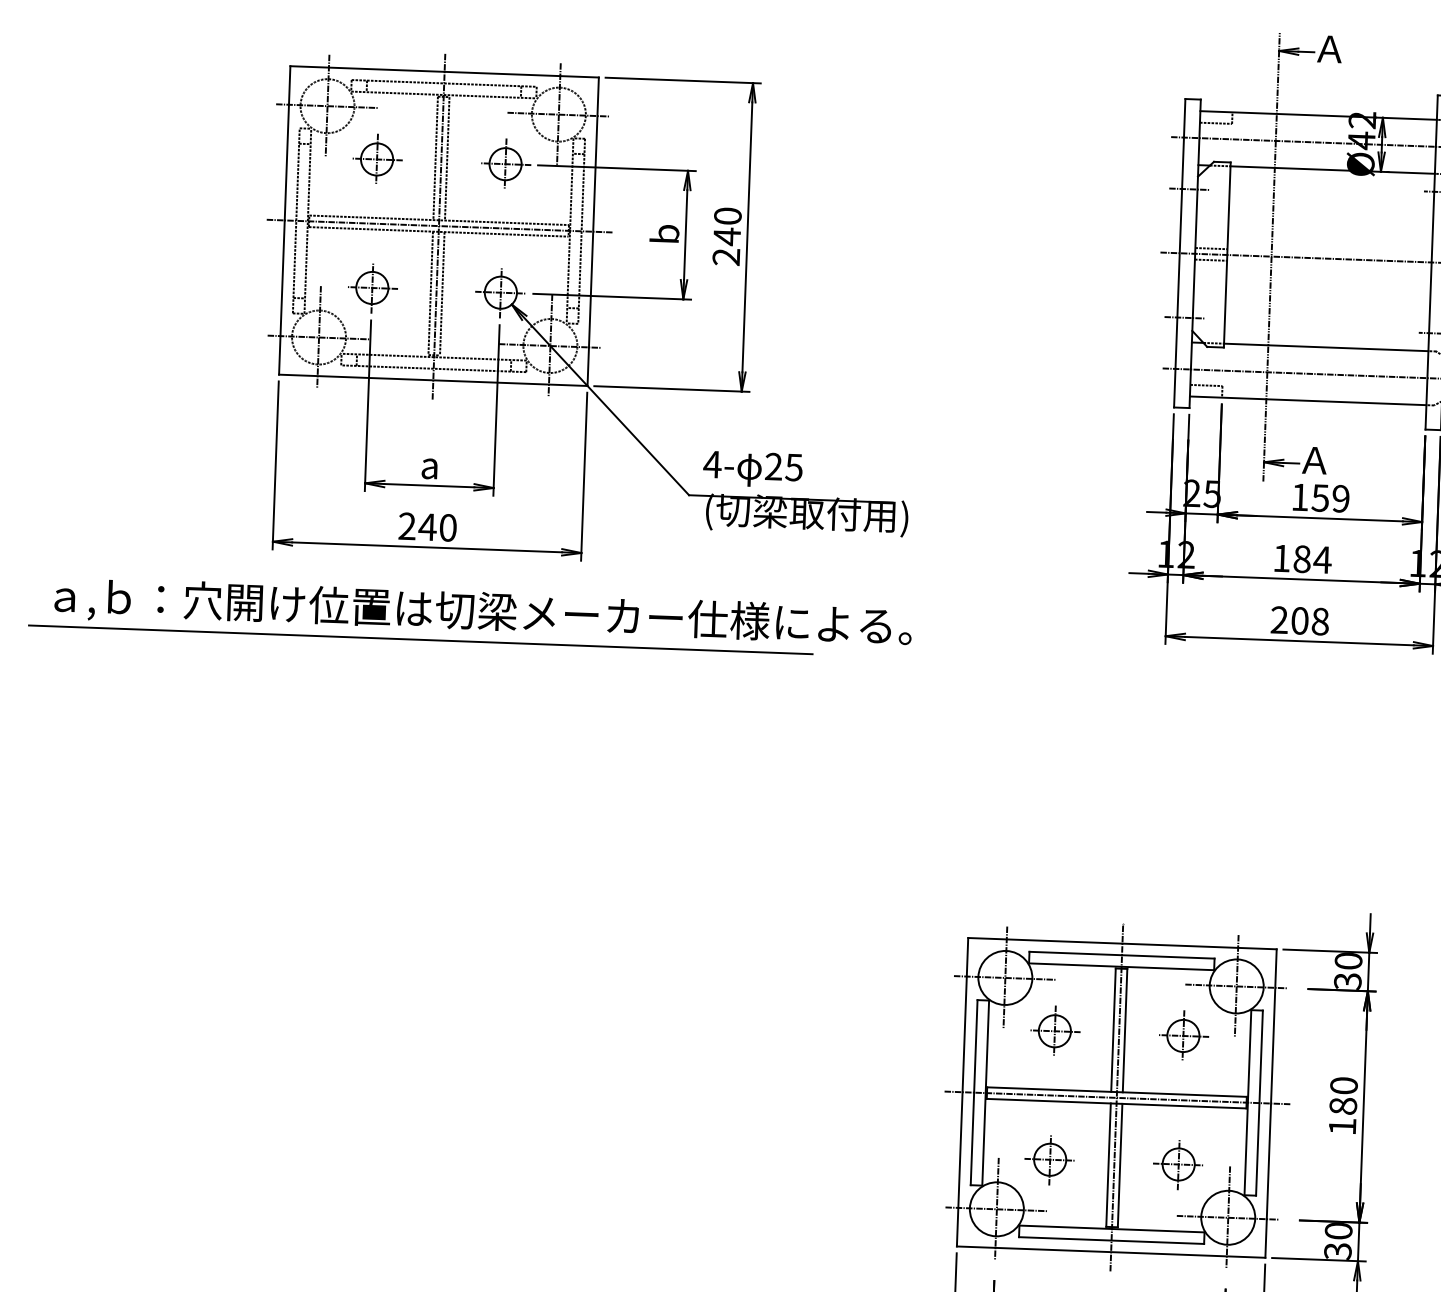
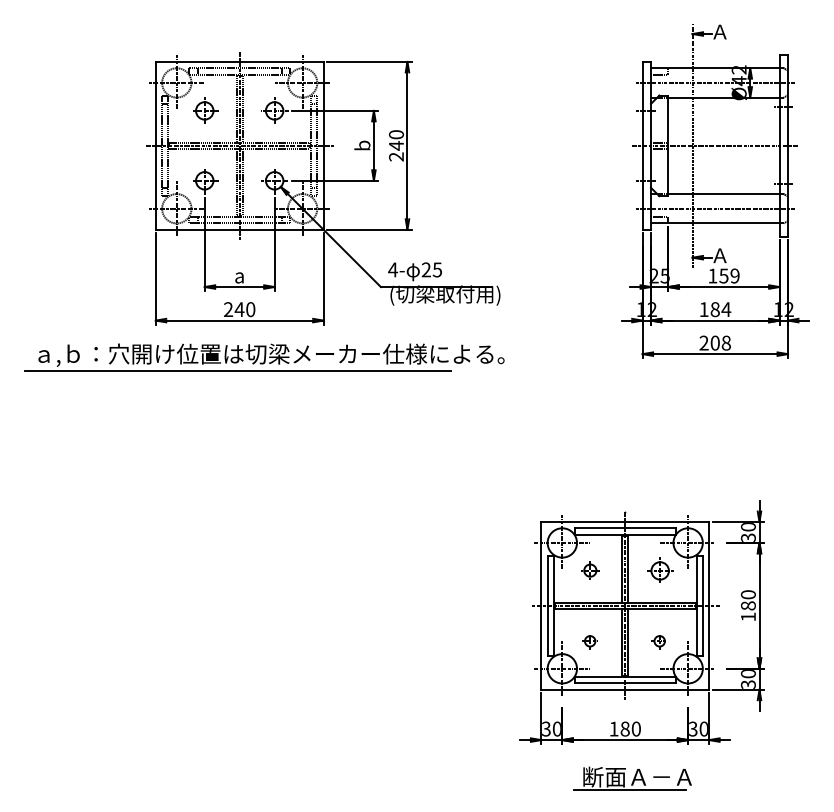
part: (1055, 1028) -> (590, 569), size x0.7
part: (1048, 1160) -> (589, 641), size x0.6
part: (1175, 1165) -> (658, 641), size x0.6

